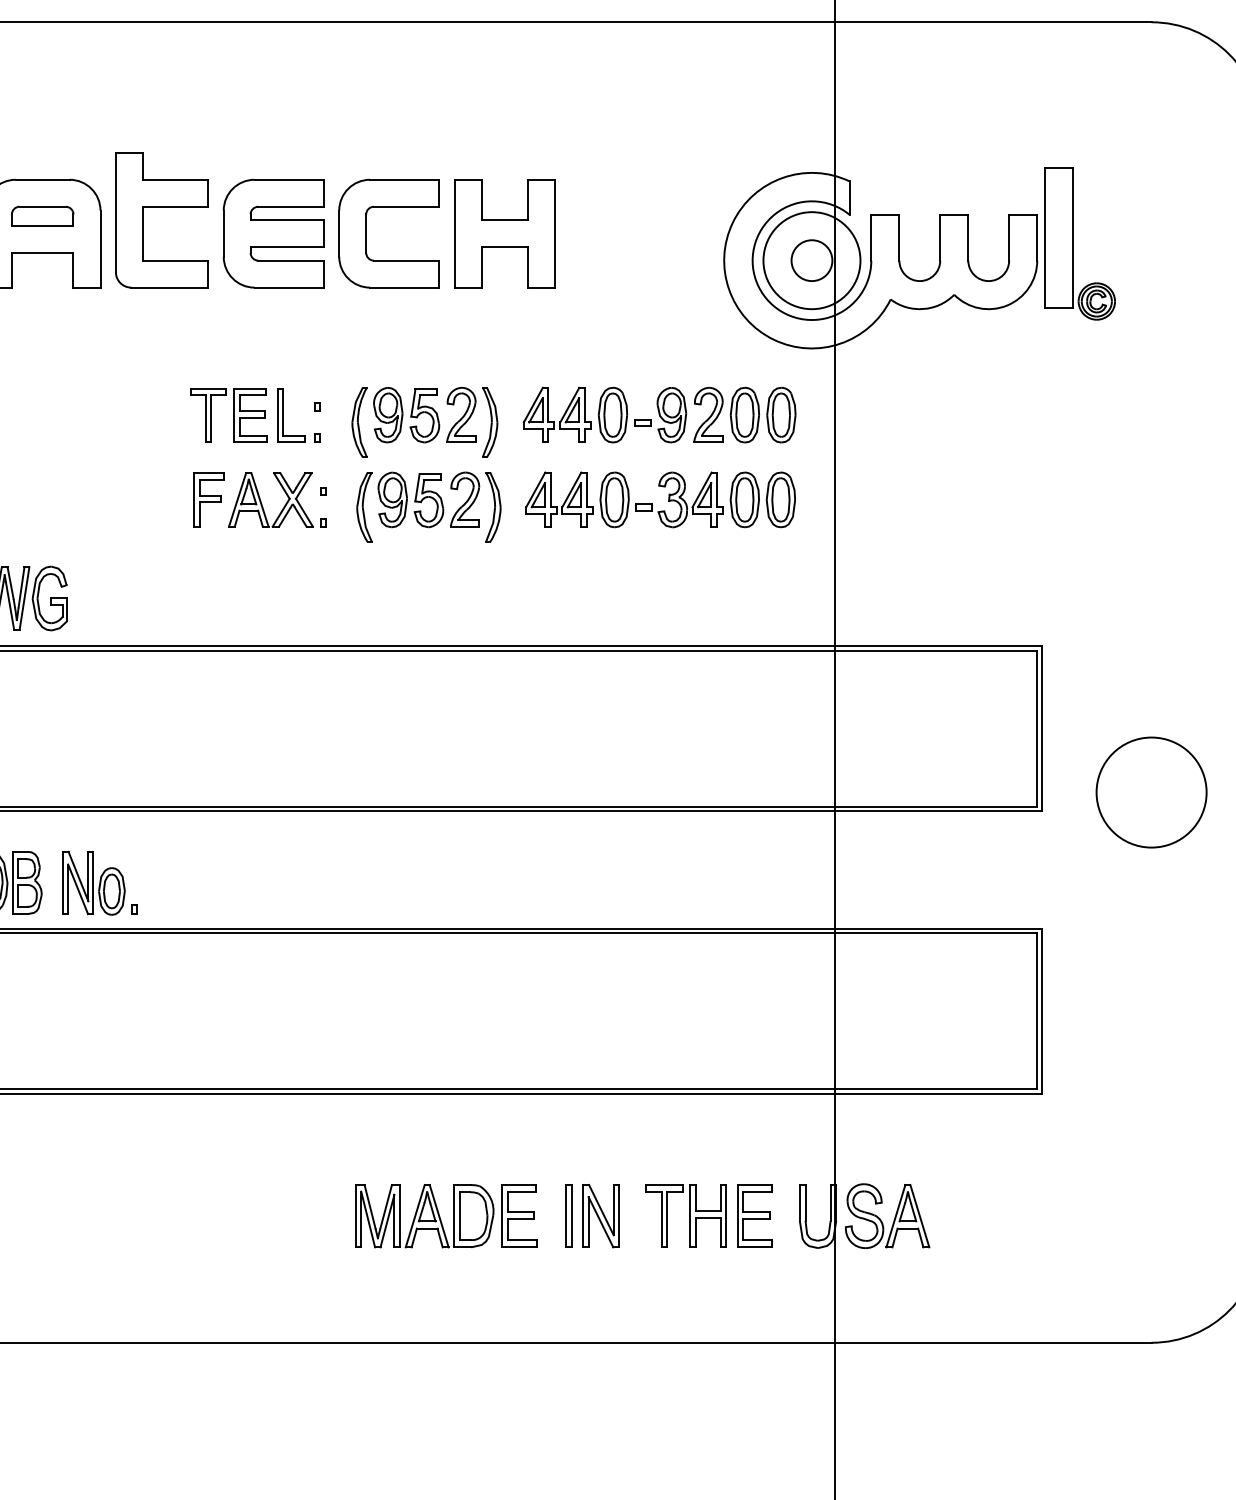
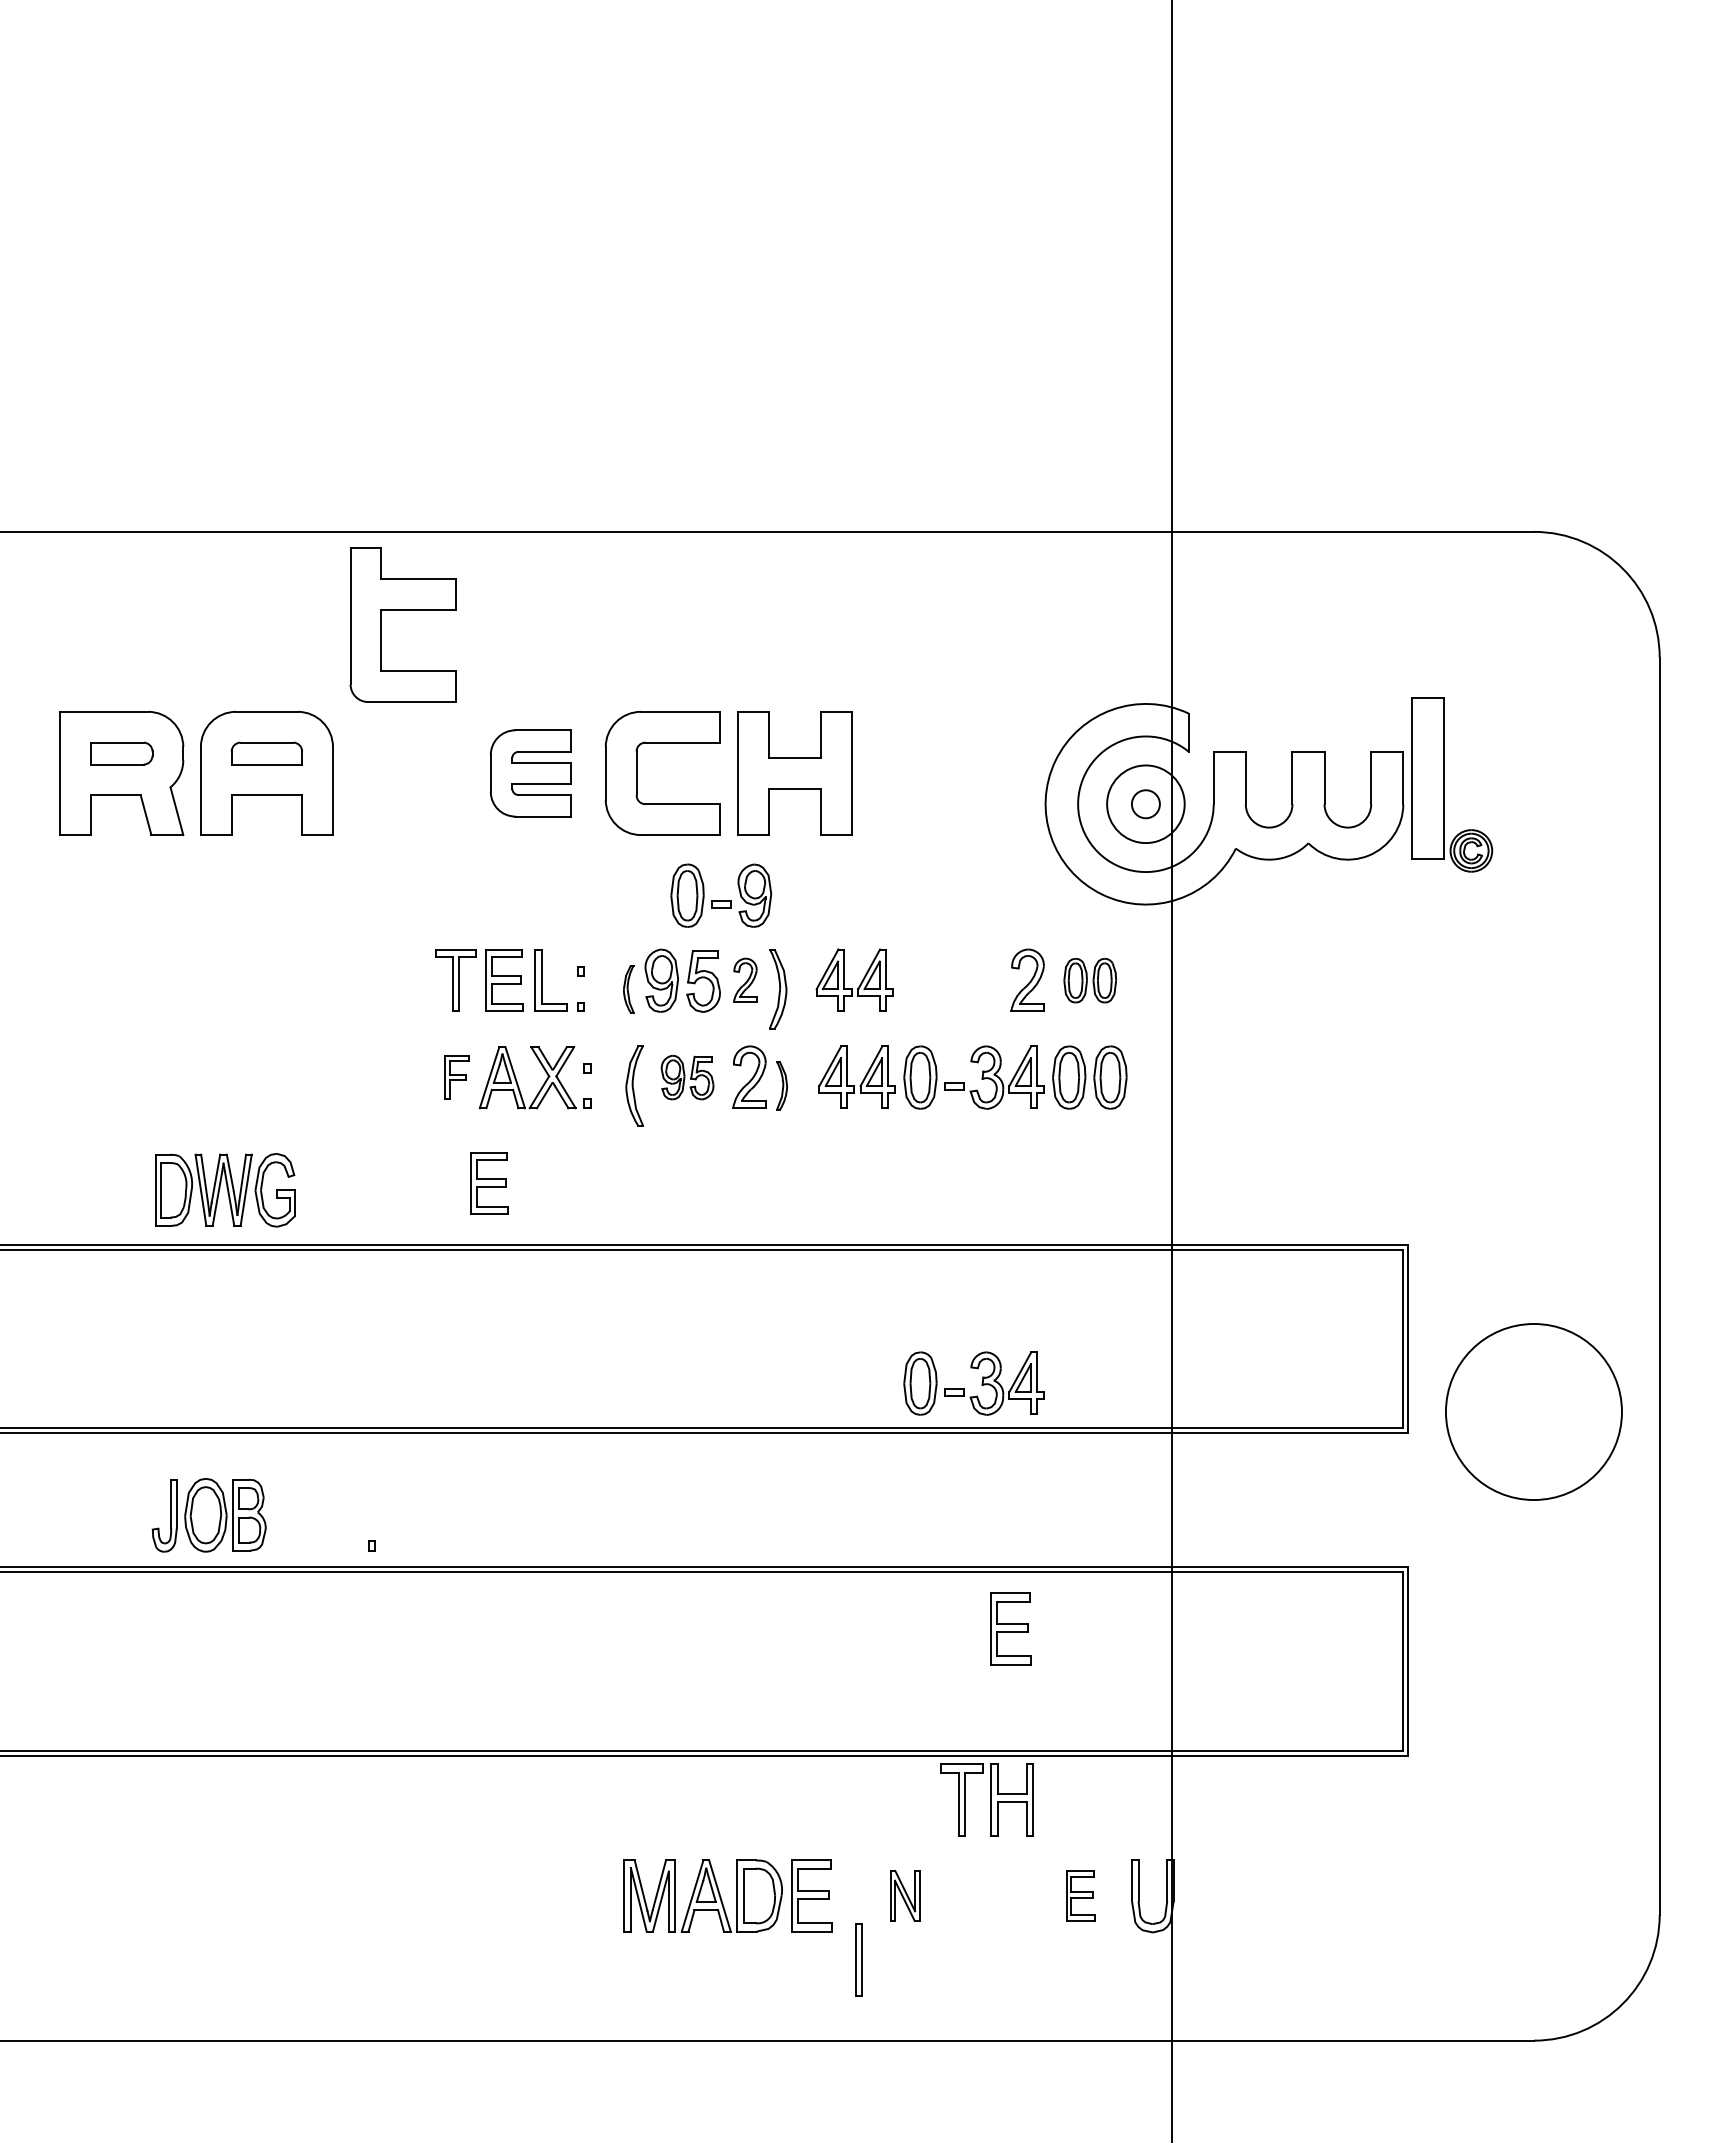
part: (161, 207) -> (402, 610), moved
part: (273, 233) -> (530, 773), size x0.7
circle: (811, 260) -> (1145, 803), size x0.6
circle: (811, 260) -> (1145, 803), size x0.7
part: (461, 414) -> (745, 979), size x0.7
part: (642, 414) -> (721, 895), moved
part: (763, 414) -> (1090, 980), size x0.7
part: (359, 422) -> (628, 989), size x0.6
part: (208, 499) -> (456, 1077), size x0.7
part: (410, 499) -> (687, 1077), size x0.7
part: (493, 506) -> (782, 1085), size x0.6
part: (237, 592) -> (489, 1183), added
part: (668, 767) -> (981, 1383), added
circle: (1151, 792) -> (1533, 1411), size x1.4
part: (93, 883) -> (325, 1515), removed
part: (693, 982) -> (1010, 1628), added
part: (568, 1215) -> (858, 1959), moved
part: (600, 1215) -> (904, 1895), size x0.7
part: (685, 1215) -> (986, 1799), moved
part: (754, 1215) -> (1080, 1895), size x0.7
part: (881, 1220) -> (1225, 1900), removed

